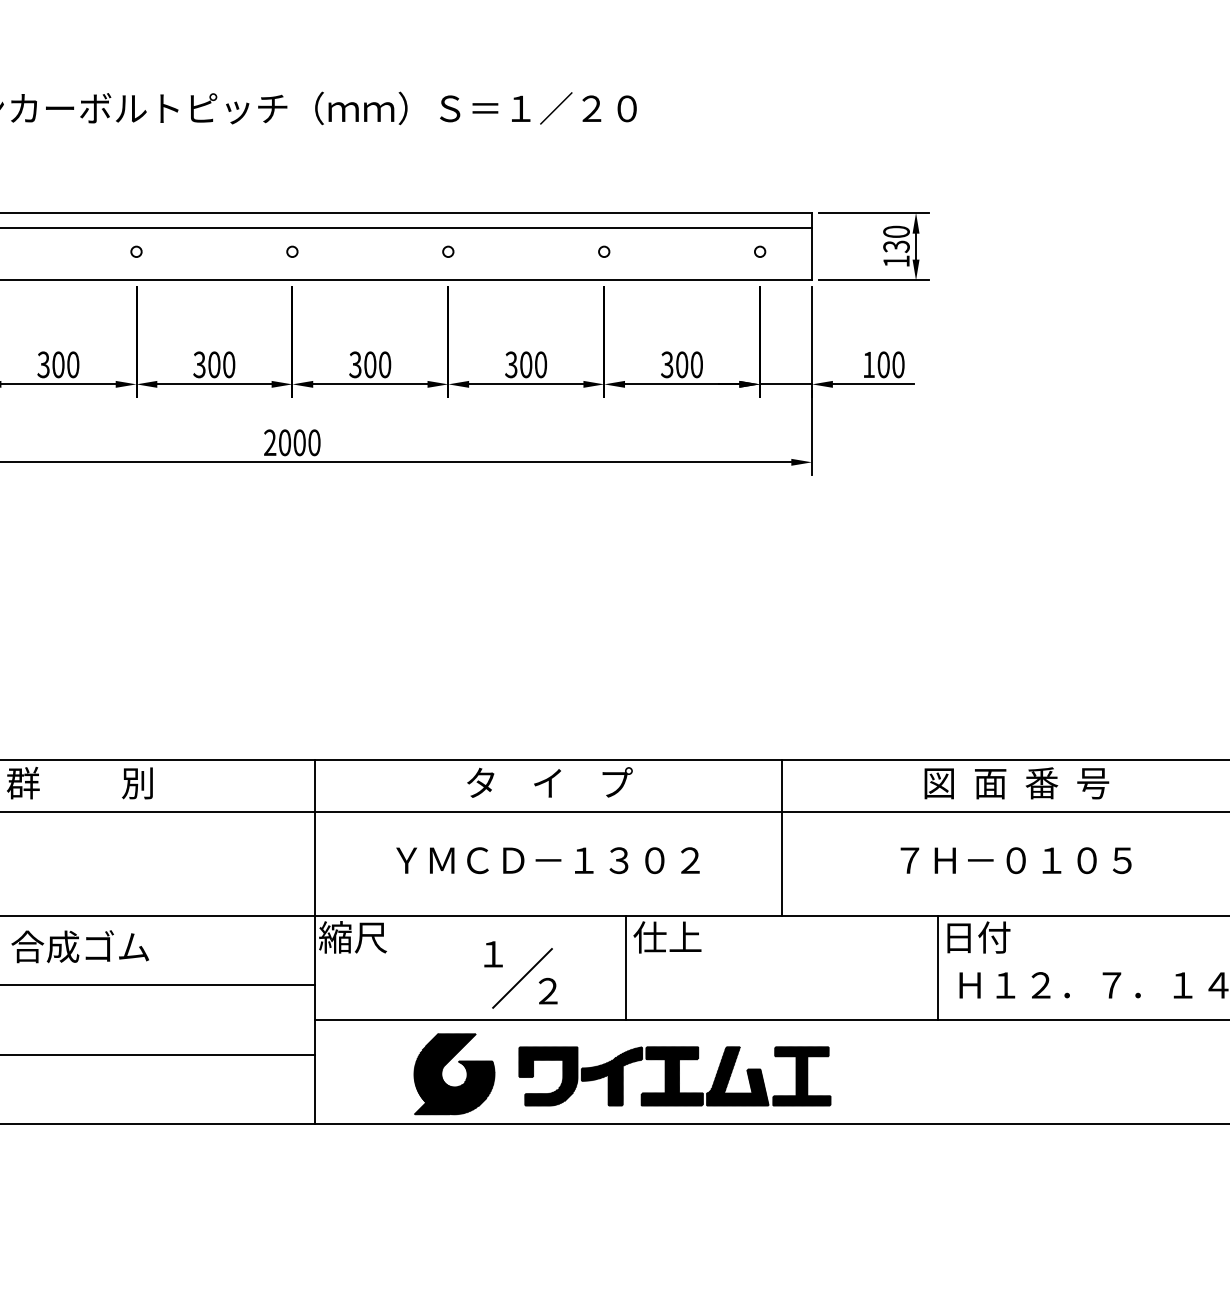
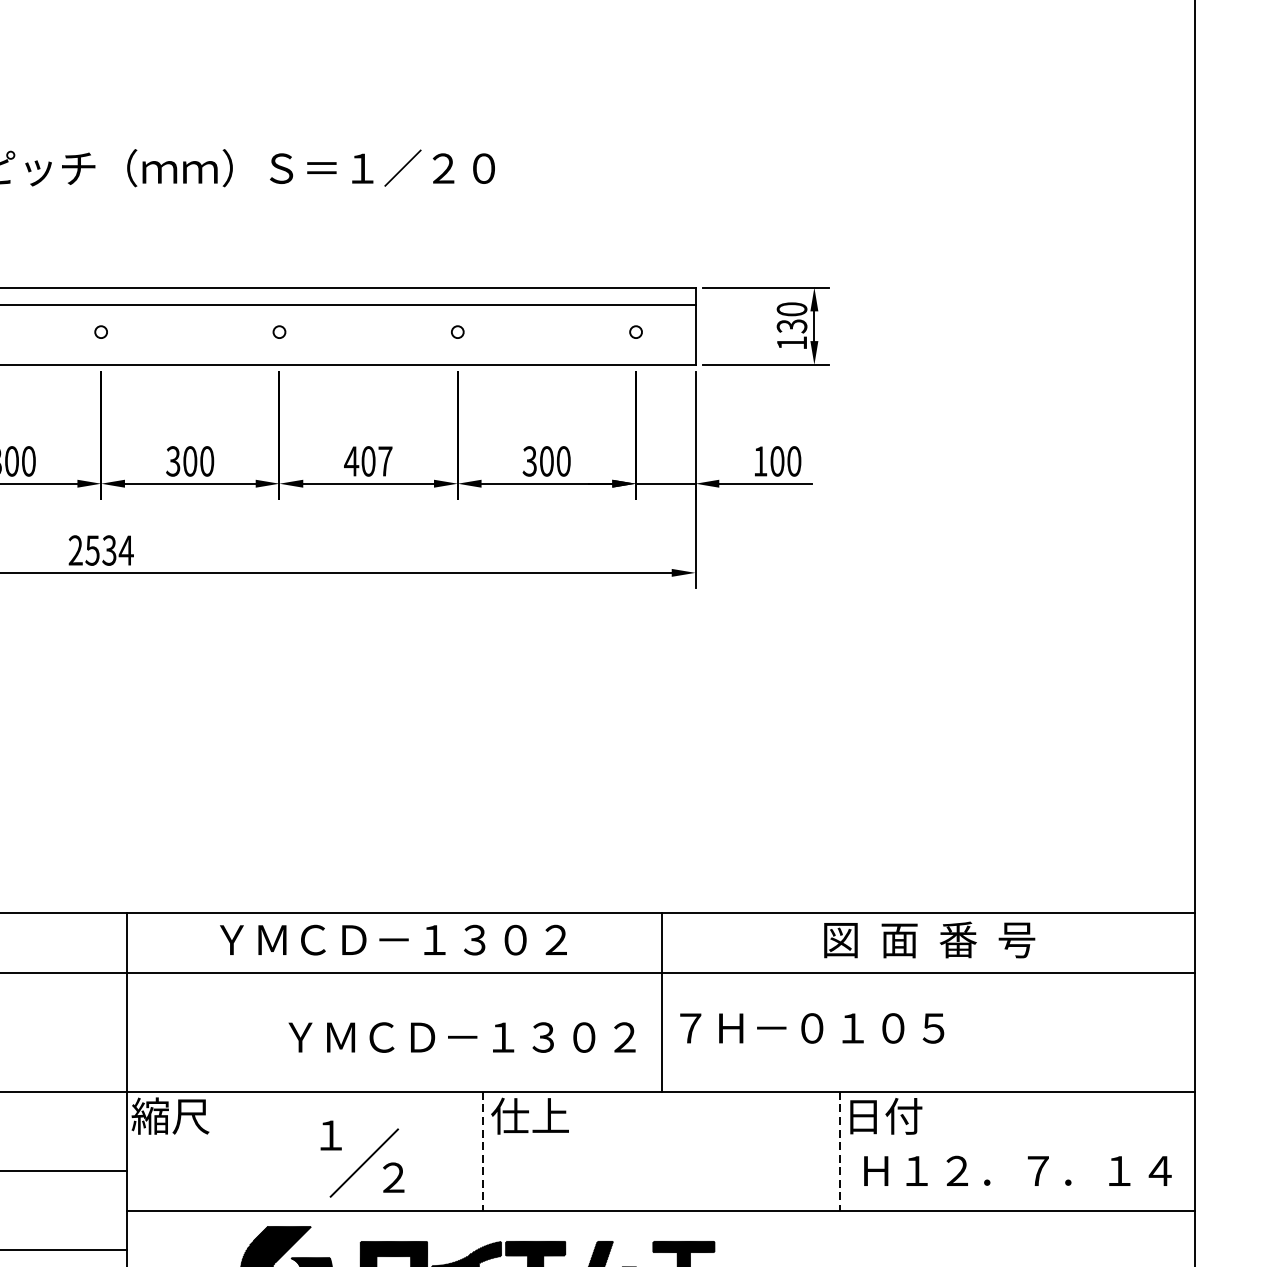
text: (525, 364) -> (367, 461), 300 -> 407
text: (299, 442) -> (109, 550), 2000 -> 2534
text: (547, 782) -> (392, 939), タ    イ    プ -> ＹＭＣＤ－１３０２
text: (547, 860) -> (461, 1037), moved
text: (1015, 860) -> (811, 1028), moved
line: (626, 968) -> (483, 1151), solid -> dashed
line: (938, 968) -> (840, 1151), solid -> dashed

